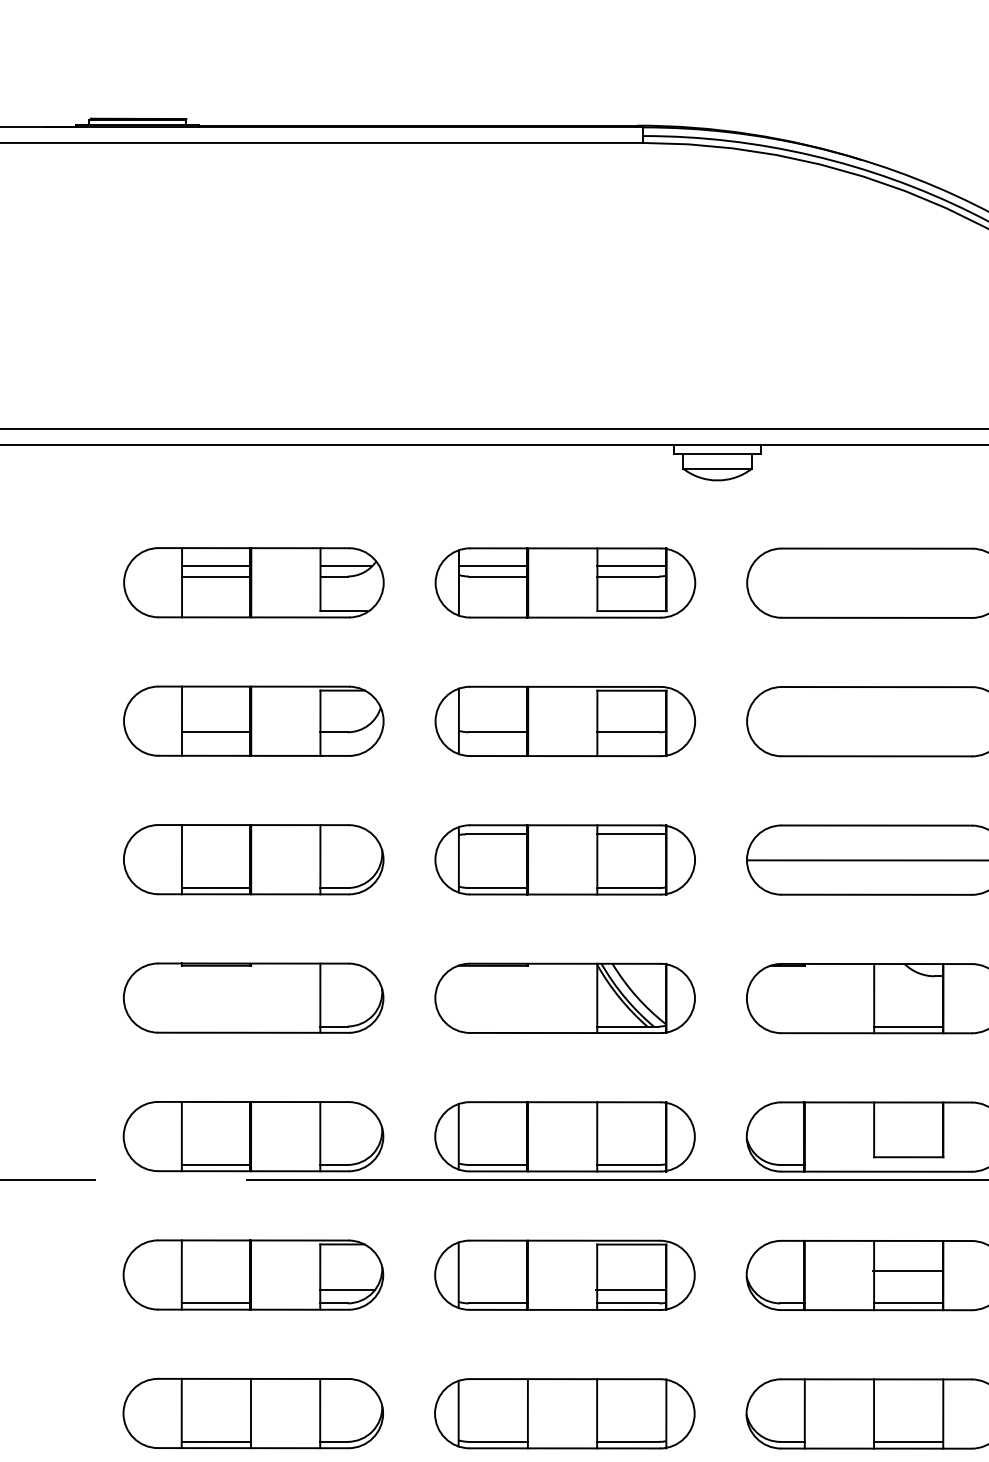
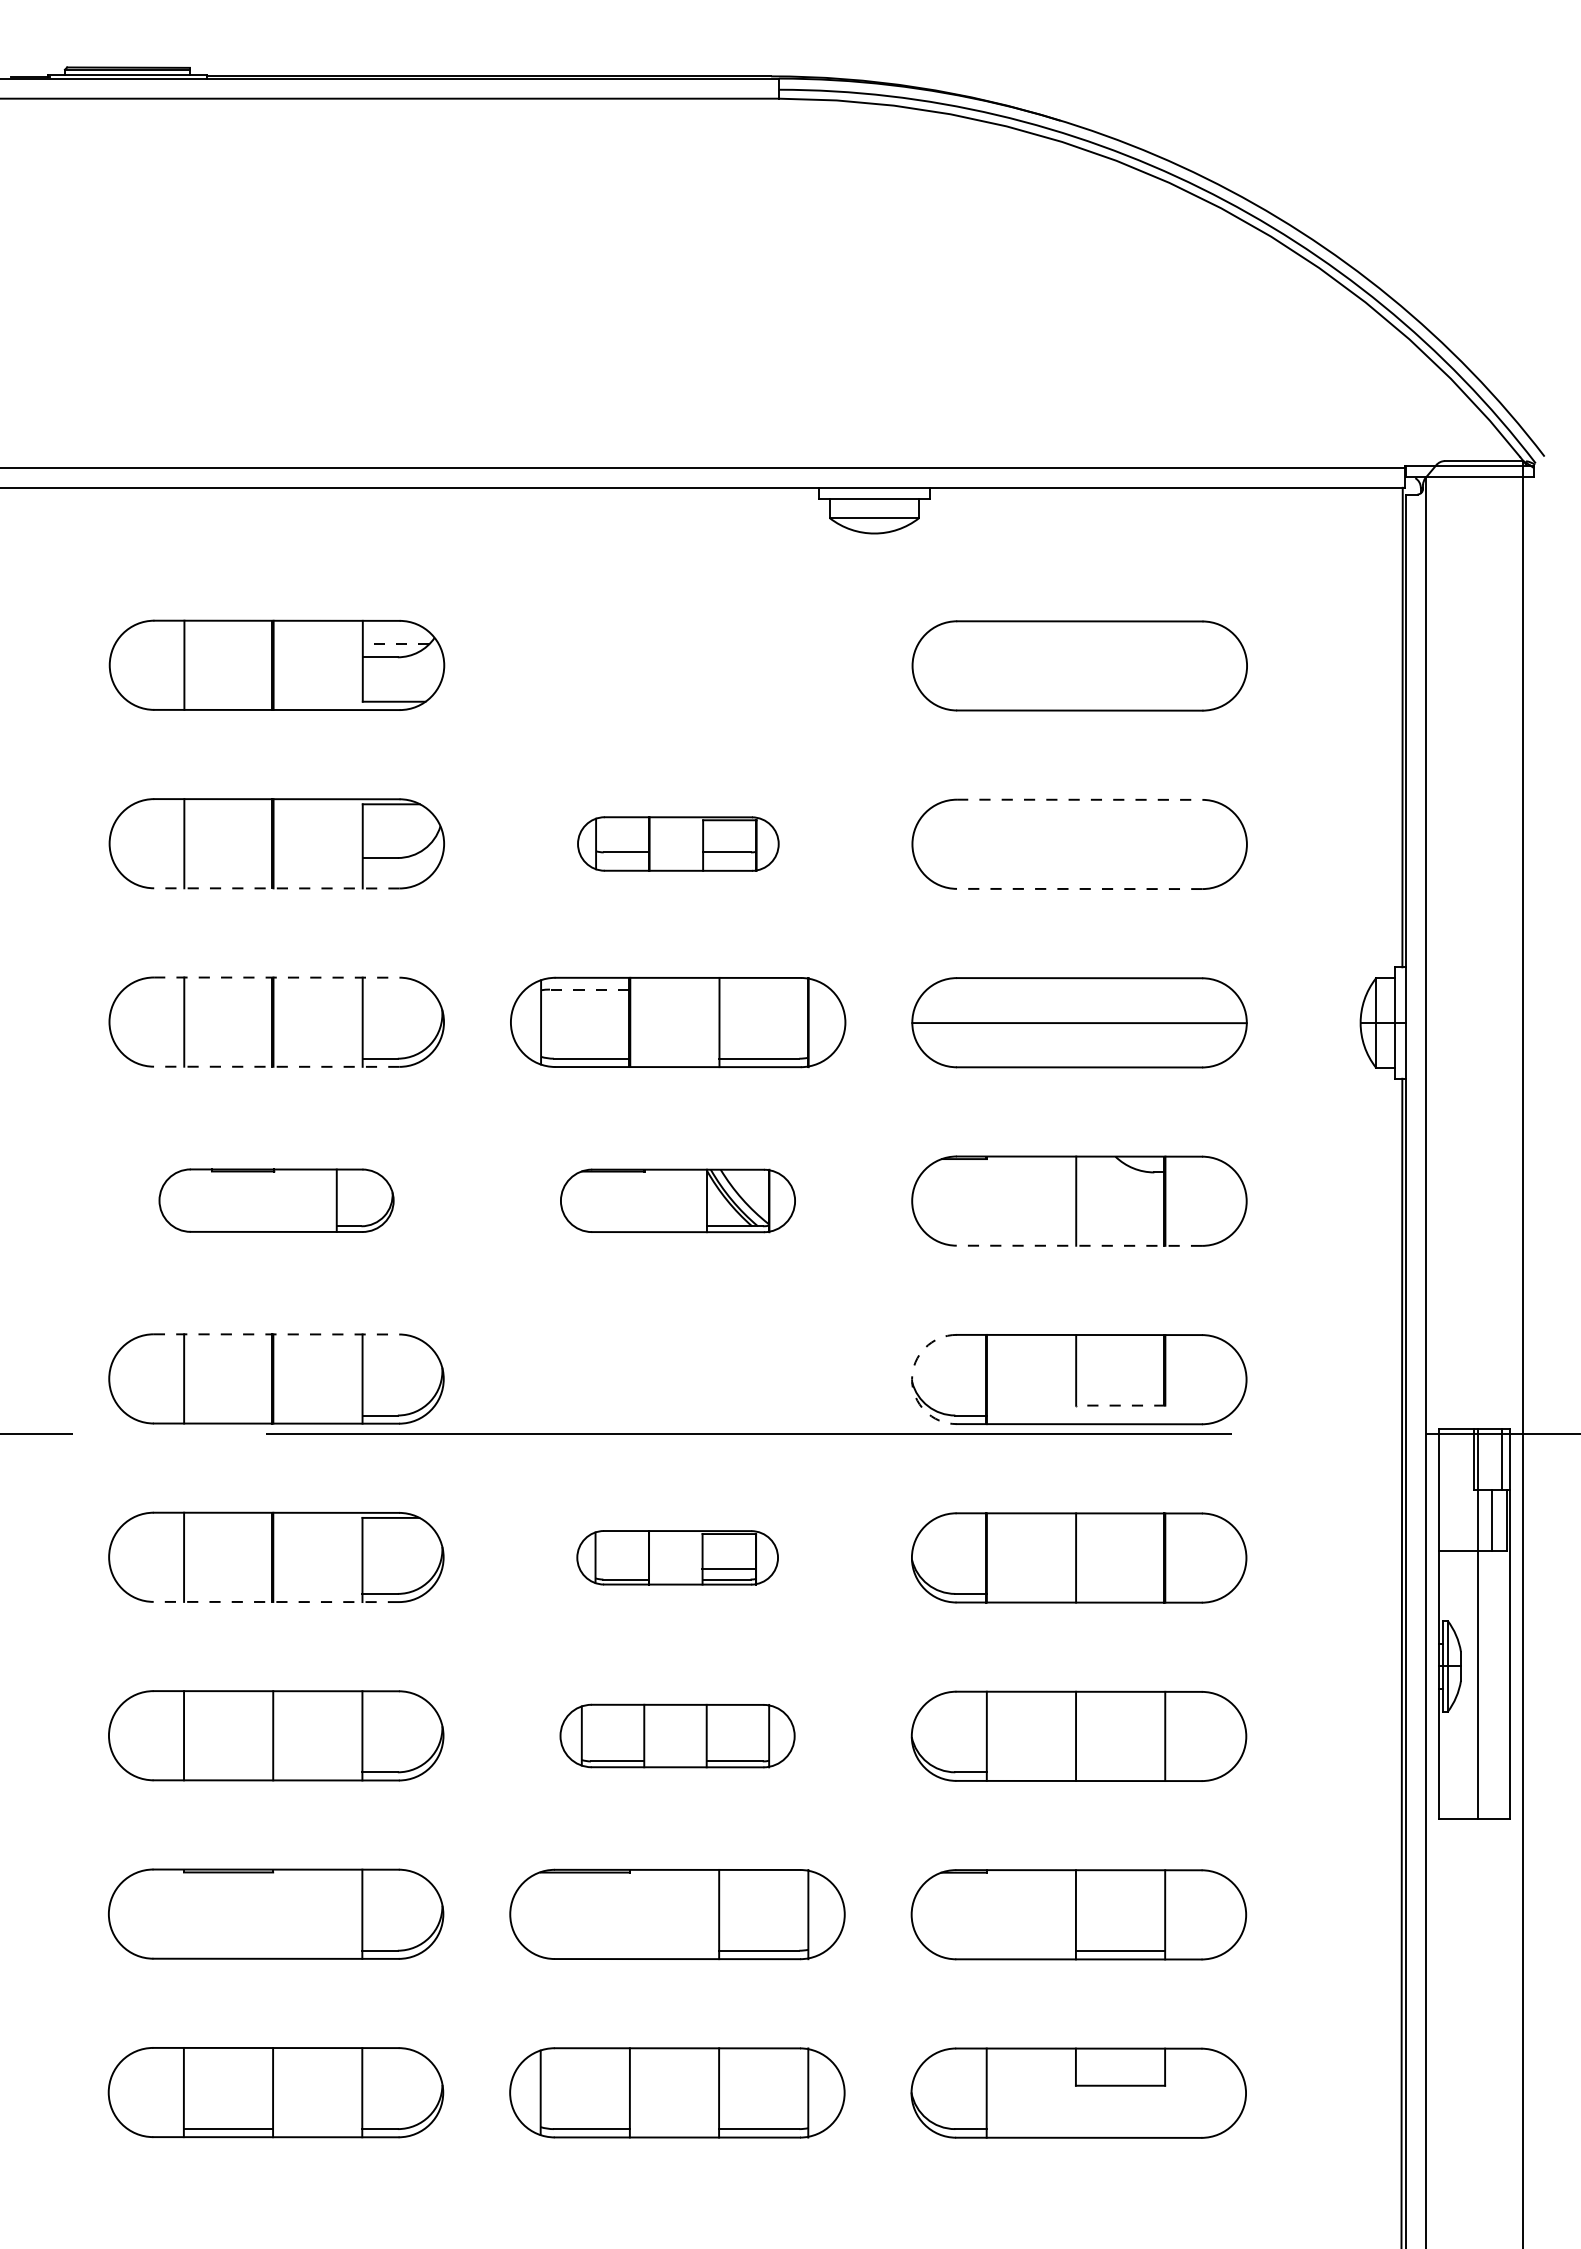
line: (216, 565) -> (228, 643), removed
line: (345, 565) -> (395, 643), solid -> dashed
line: (216, 576) -> (228, 657), removed
part: (565, 582) -> (678, 665), removed
line: (876, 686) -> (1079, 799), solid -> dashed
part: (565, 721) -> (678, 843), size x0.6
line: (216, 732) -> (228, 858), removed
line: (253, 755) -> (276, 888), solid -> dashed
line: (876, 755) -> (1079, 888), solid -> dashed
line: (253, 825) -> (276, 977), solid -> dashed
line: (496, 834) -> (589, 989), solid -> dashed
line: (631, 834) -> (763, 989), removed
line: (216, 887) -> (228, 1058), removed
line: (253, 894) -> (276, 1066), solid -> dashed
part: (253, 998) -> (276, 1200), size x0.7
part: (564, 998) -> (677, 1200), size x0.7
line: (908, 1026) -> (1120, 1237), removed
line: (876, 1033) -> (1079, 1245), solid -> dashed
line: (253, 1102) -> (276, 1334), solid -> dashed
part: (564, 1136) -> (677, 1378), removed
arc: (747, 1137) -> (912, 1379), solid -> dashed
line: (908, 1157) -> (1120, 1405), solid -> dashed
line: (216, 1164) -> (228, 1415), removed
line: (907, 1271) -> (1119, 1552), removed
part: (564, 1275) -> (677, 1557), size x0.6
line: (347, 1289) -> (397, 1576), removed
line: (216, 1303) -> (228, 1593), removed
line: (908, 1303) -> (1120, 1593), removed
line: (253, 1310) -> (276, 1602), solid -> dashed
part: (564, 1413) -> (677, 1735), size x0.7
line: (216, 1442) -> (228, 1772), removed
line: (908, 1442) -> (1120, 1772), removed

